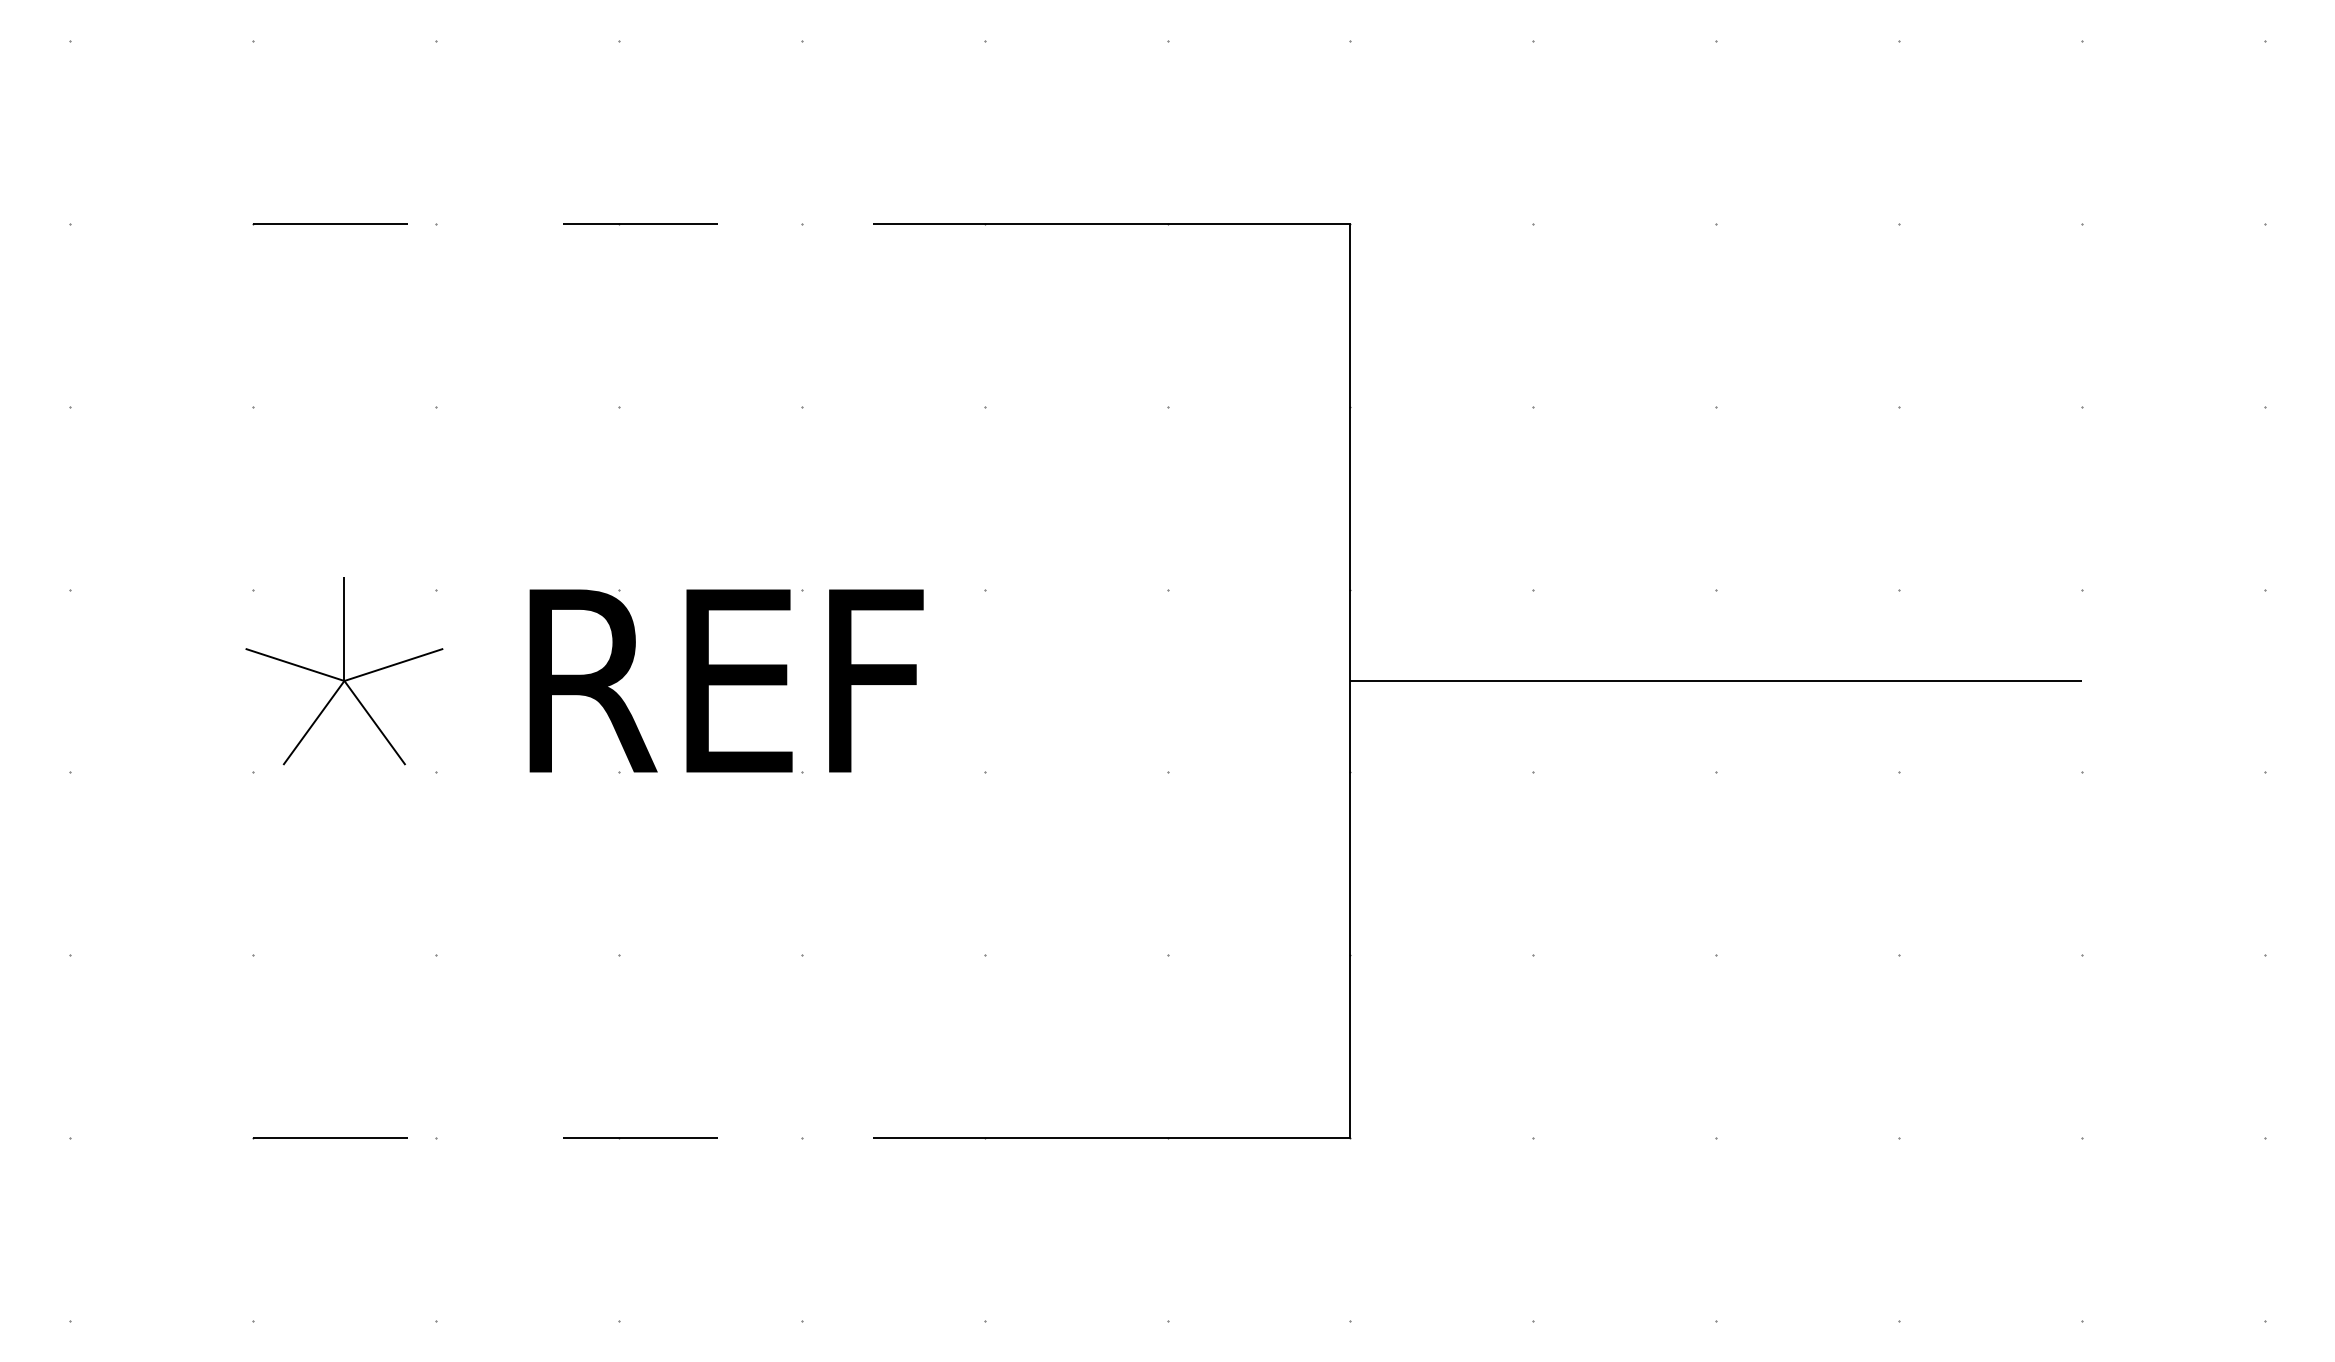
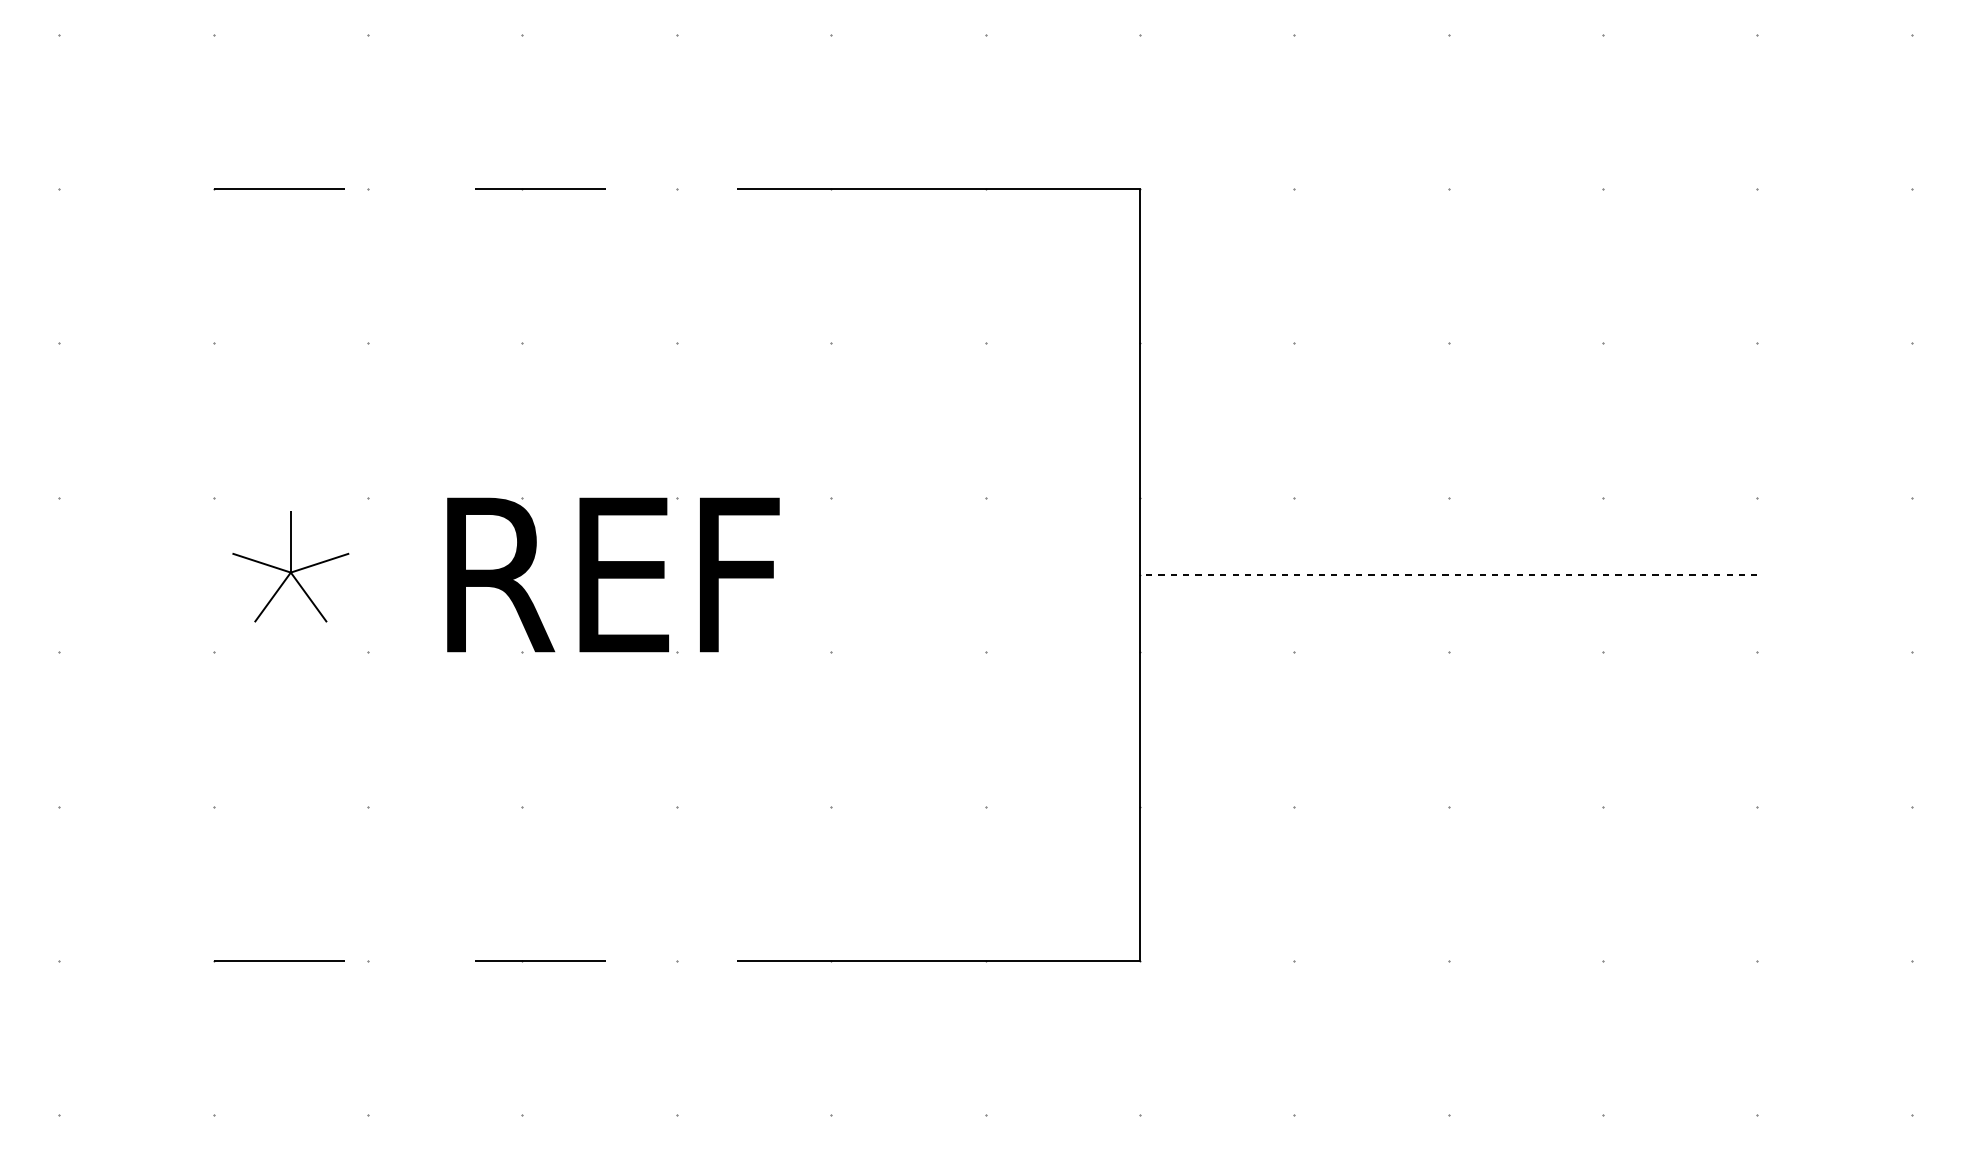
part: (344, 671) -> (290, 566), size x0.7
line: (1716, 680) -> (1448, 574), solid -> dashed

